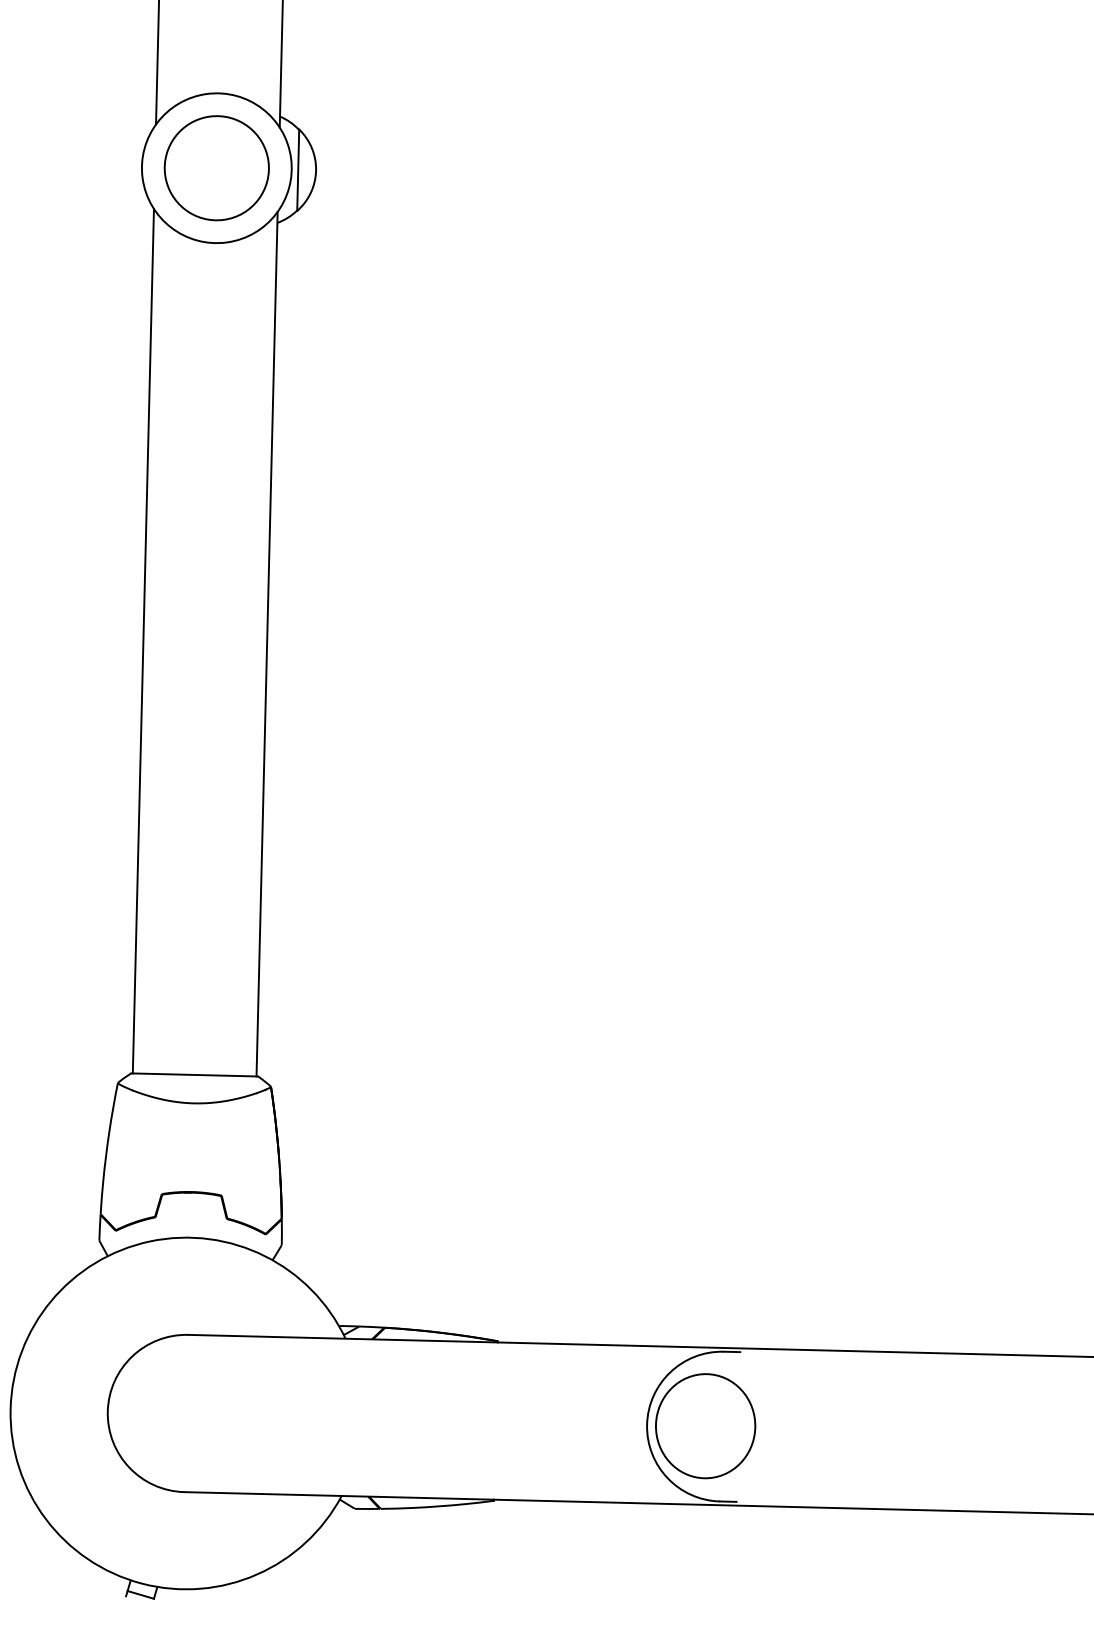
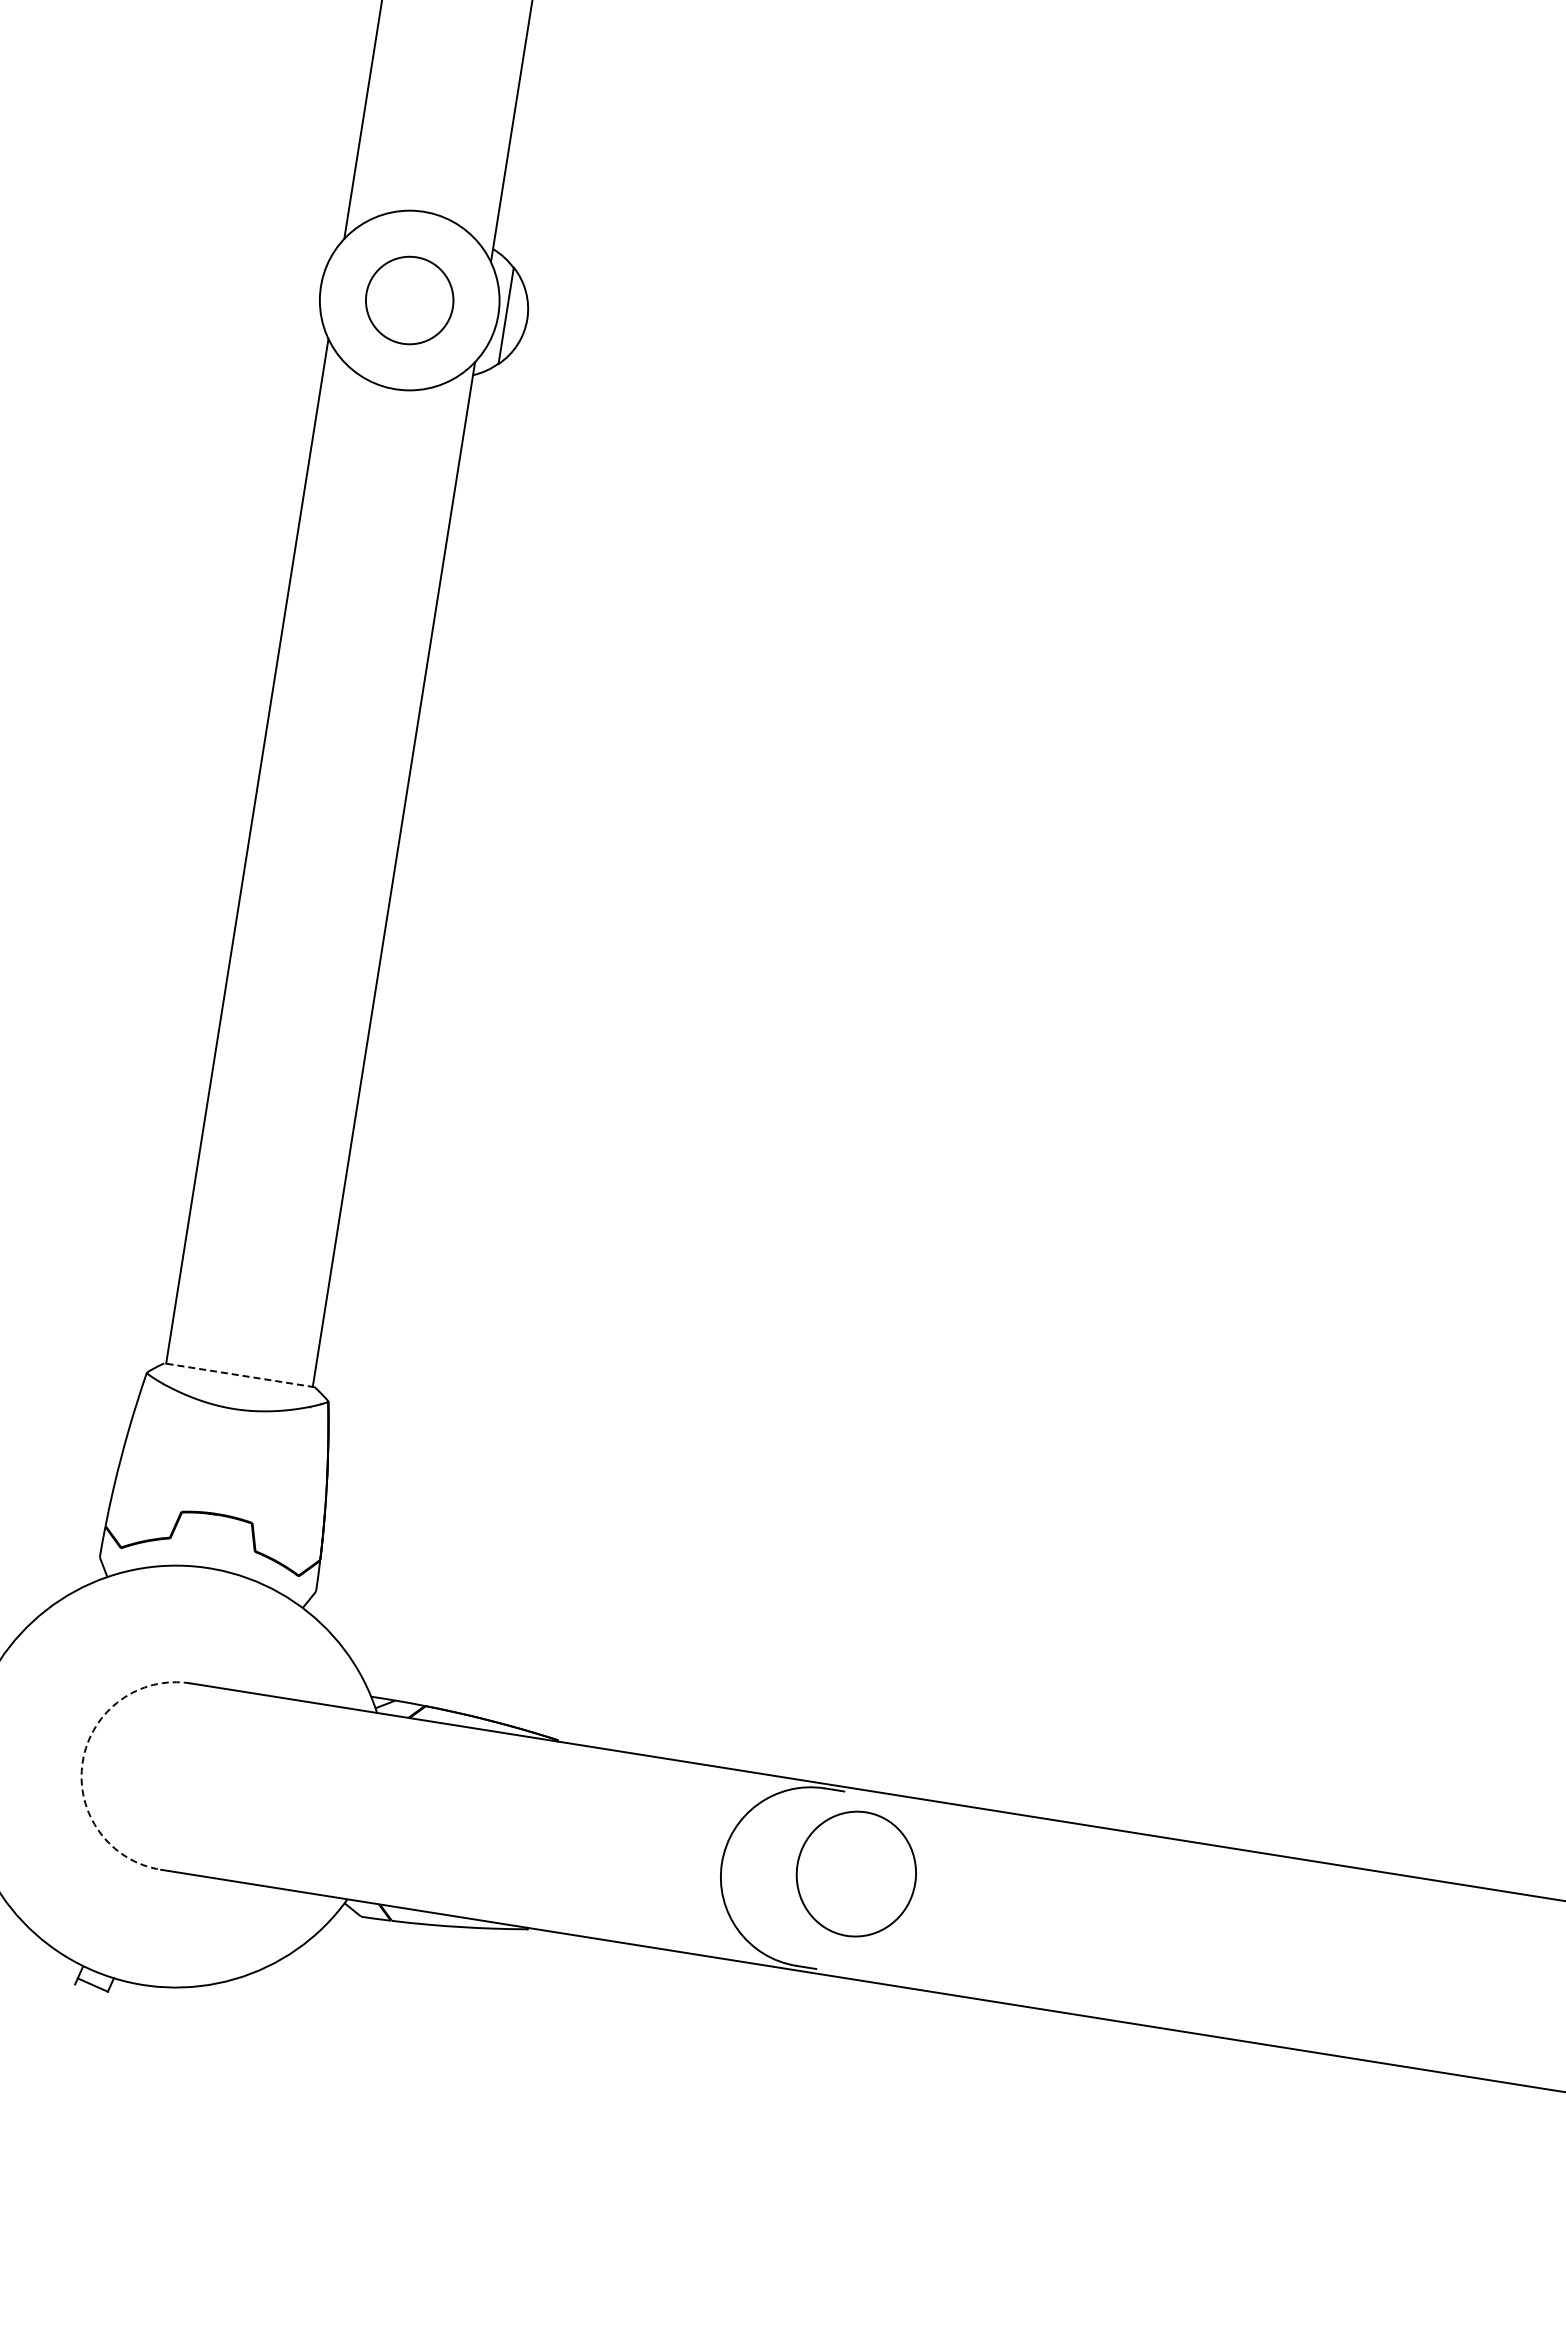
circle: (216, 168) -> (409, 300), size x0.7
line: (194, 1075) -> (239, 1375), solid -> dashed
arc: (107, 1411) -> (82, 1761), solid -> dashed
part: (704, 1425) -> (855, 1873), moved

